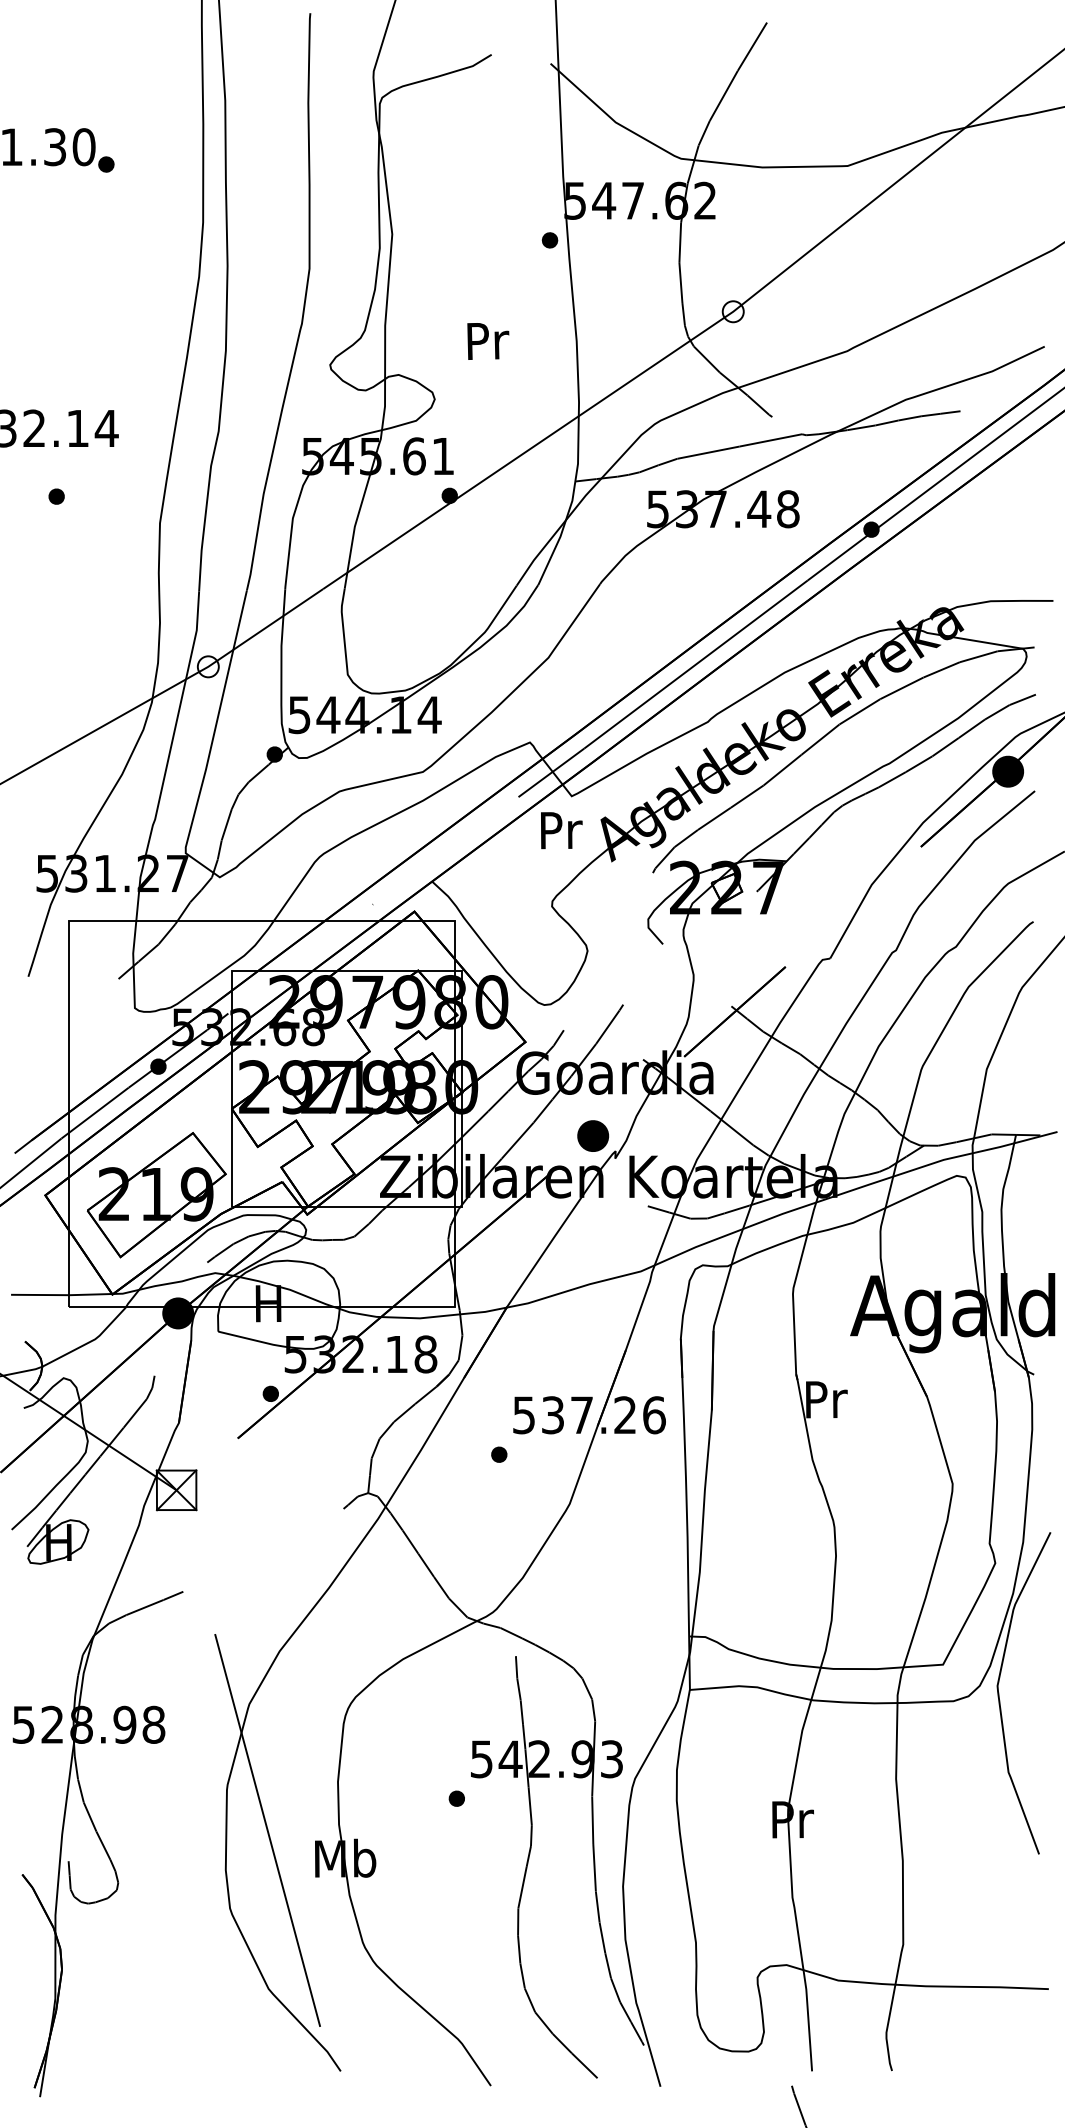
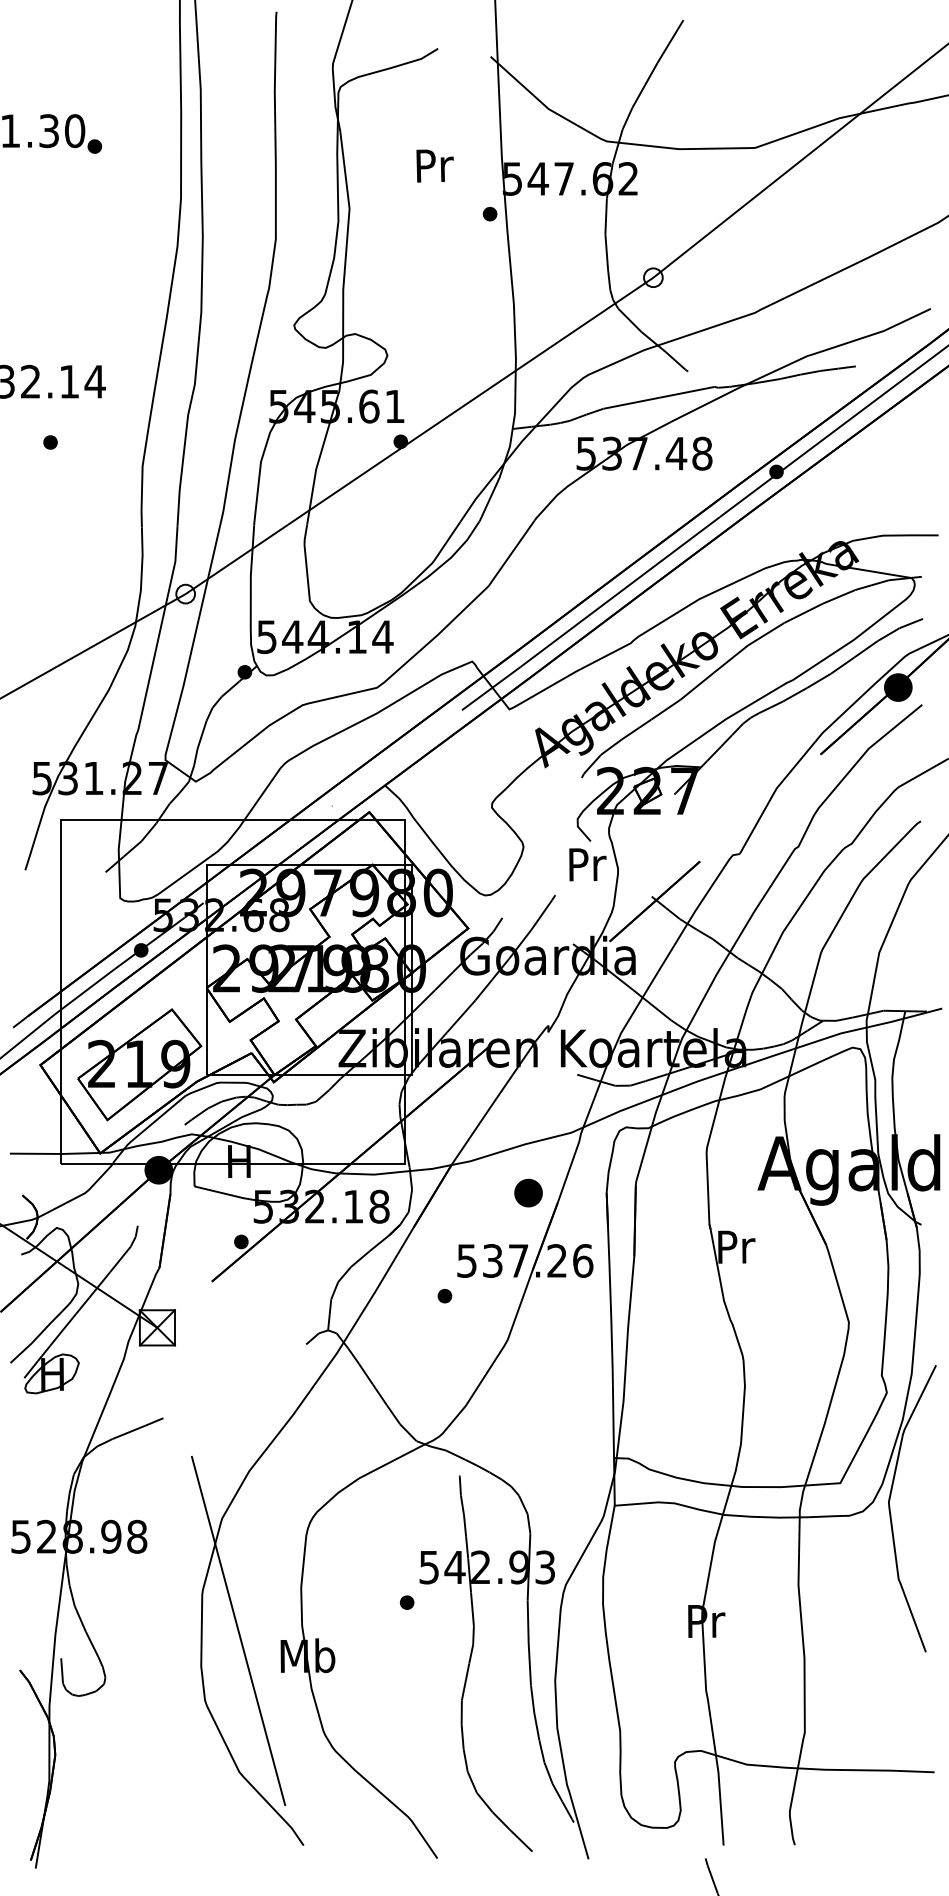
text: (488, 341) -> (435, 166), moved
text: (561, 830) -> (587, 864), moved
part: (593, 1135) -> (528, 1192), moved

